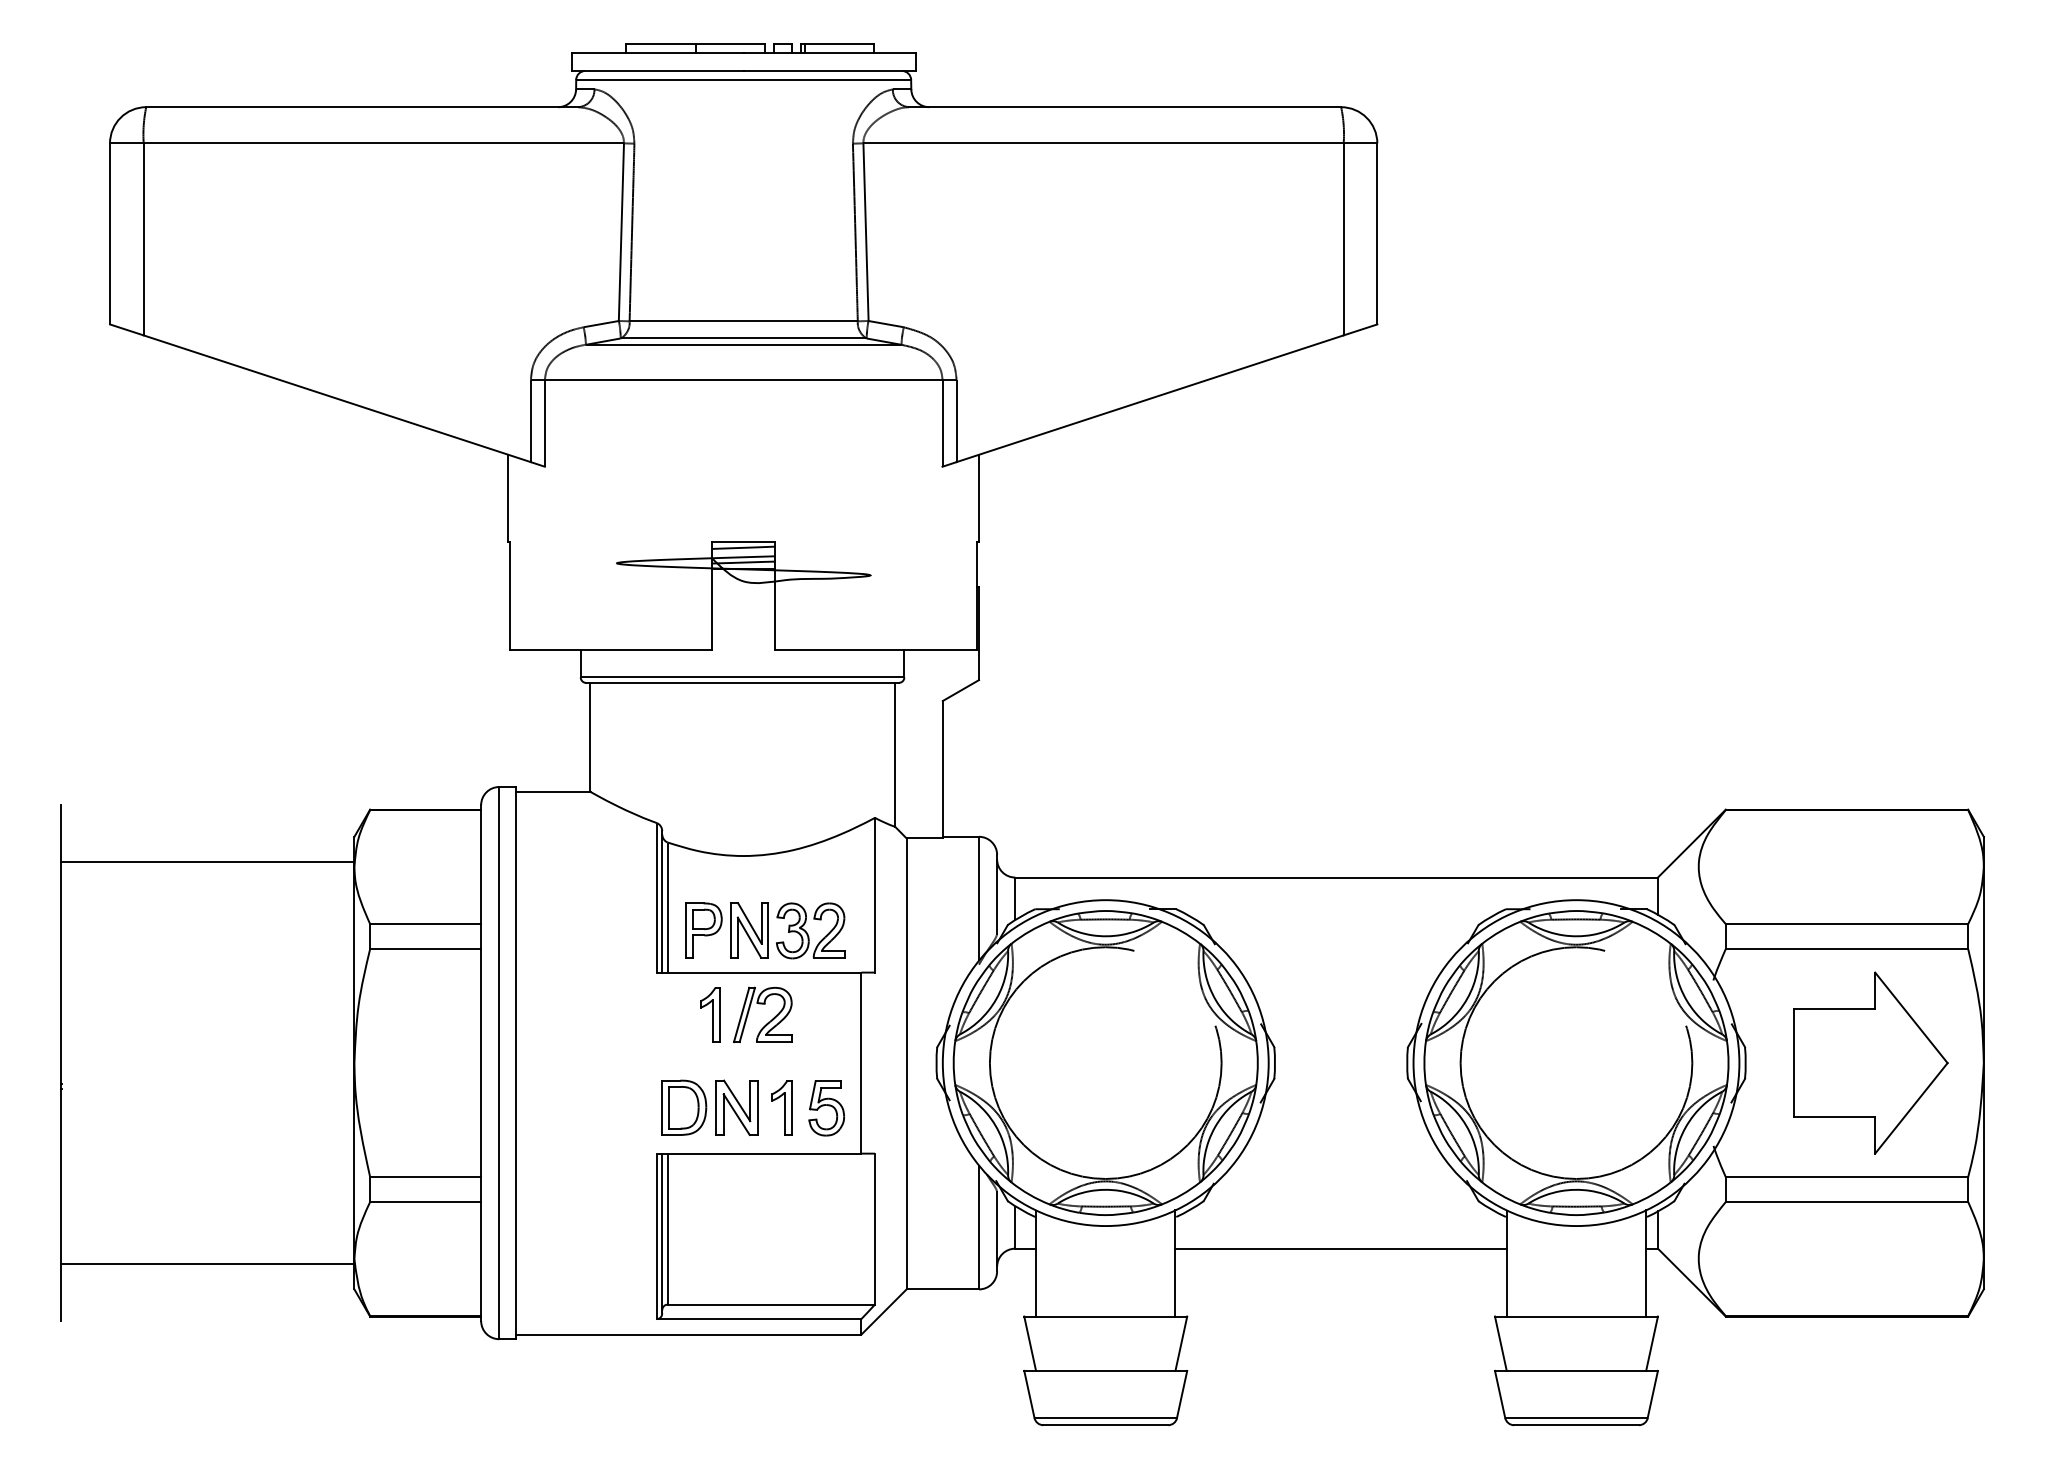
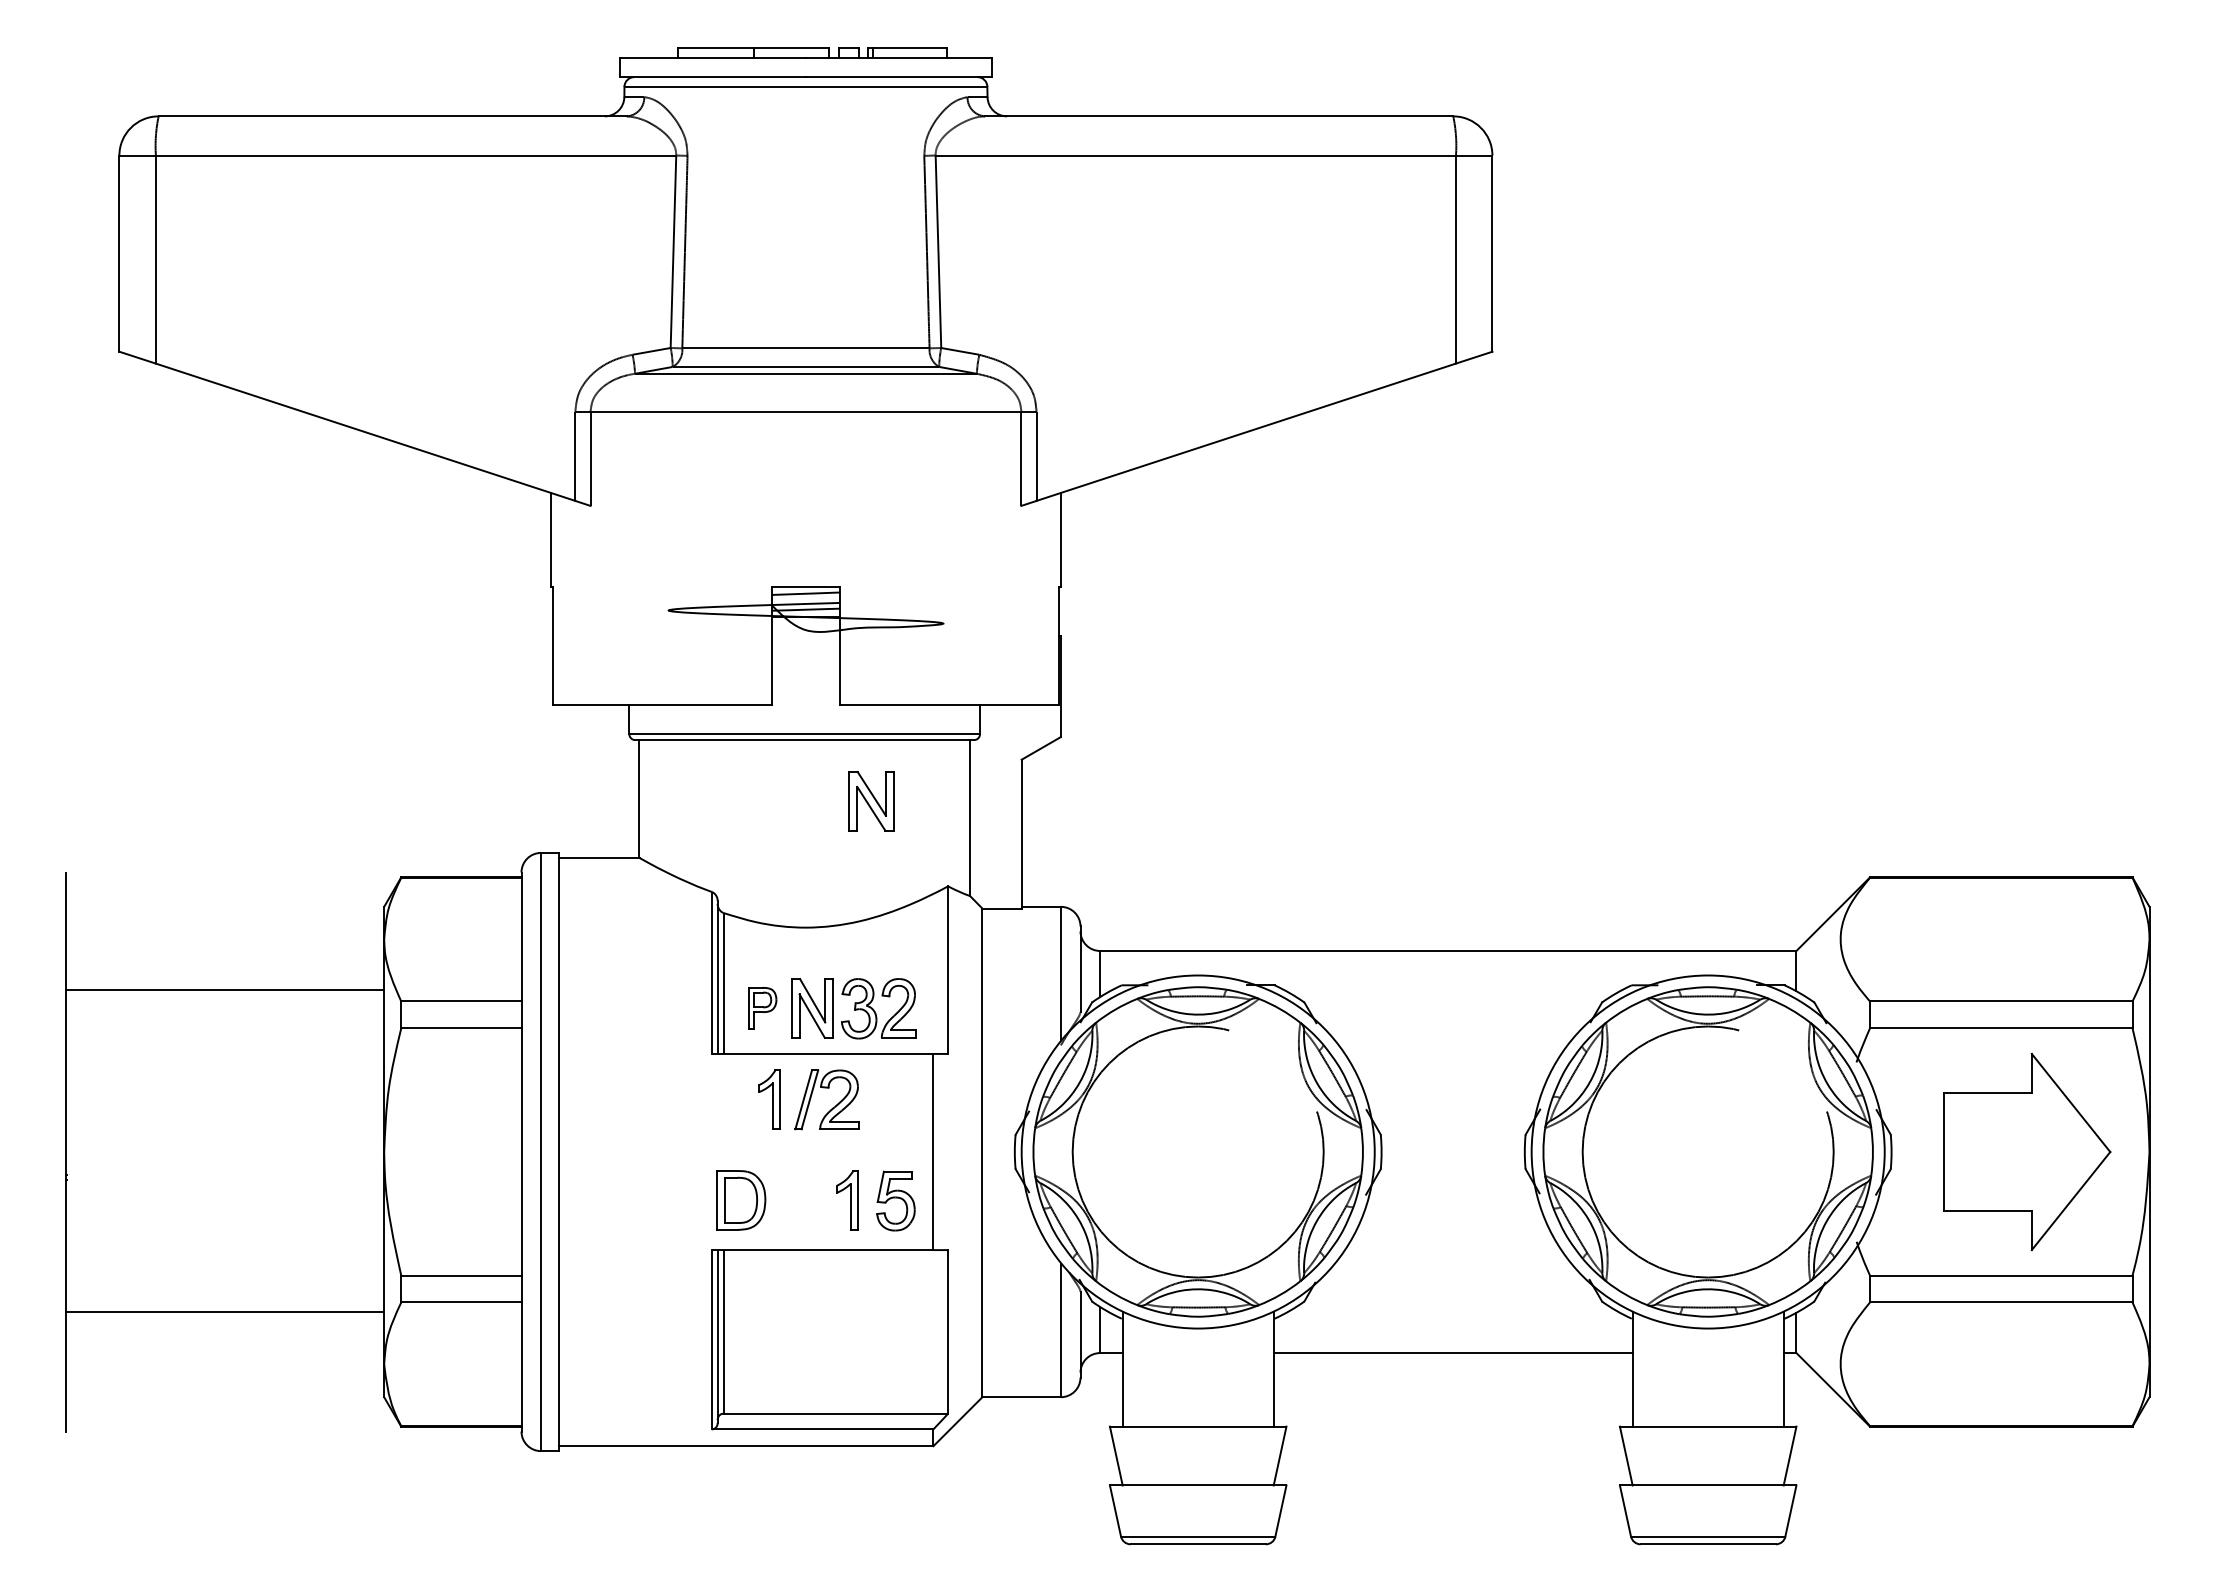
line: (207, 862) -> (225, 990), moved
part: (703, 930) -> (762, 1008), size x0.7
part: (736, 1107) -> (871, 801), moved
line: (207, 1263) -> (225, 1311), moved

